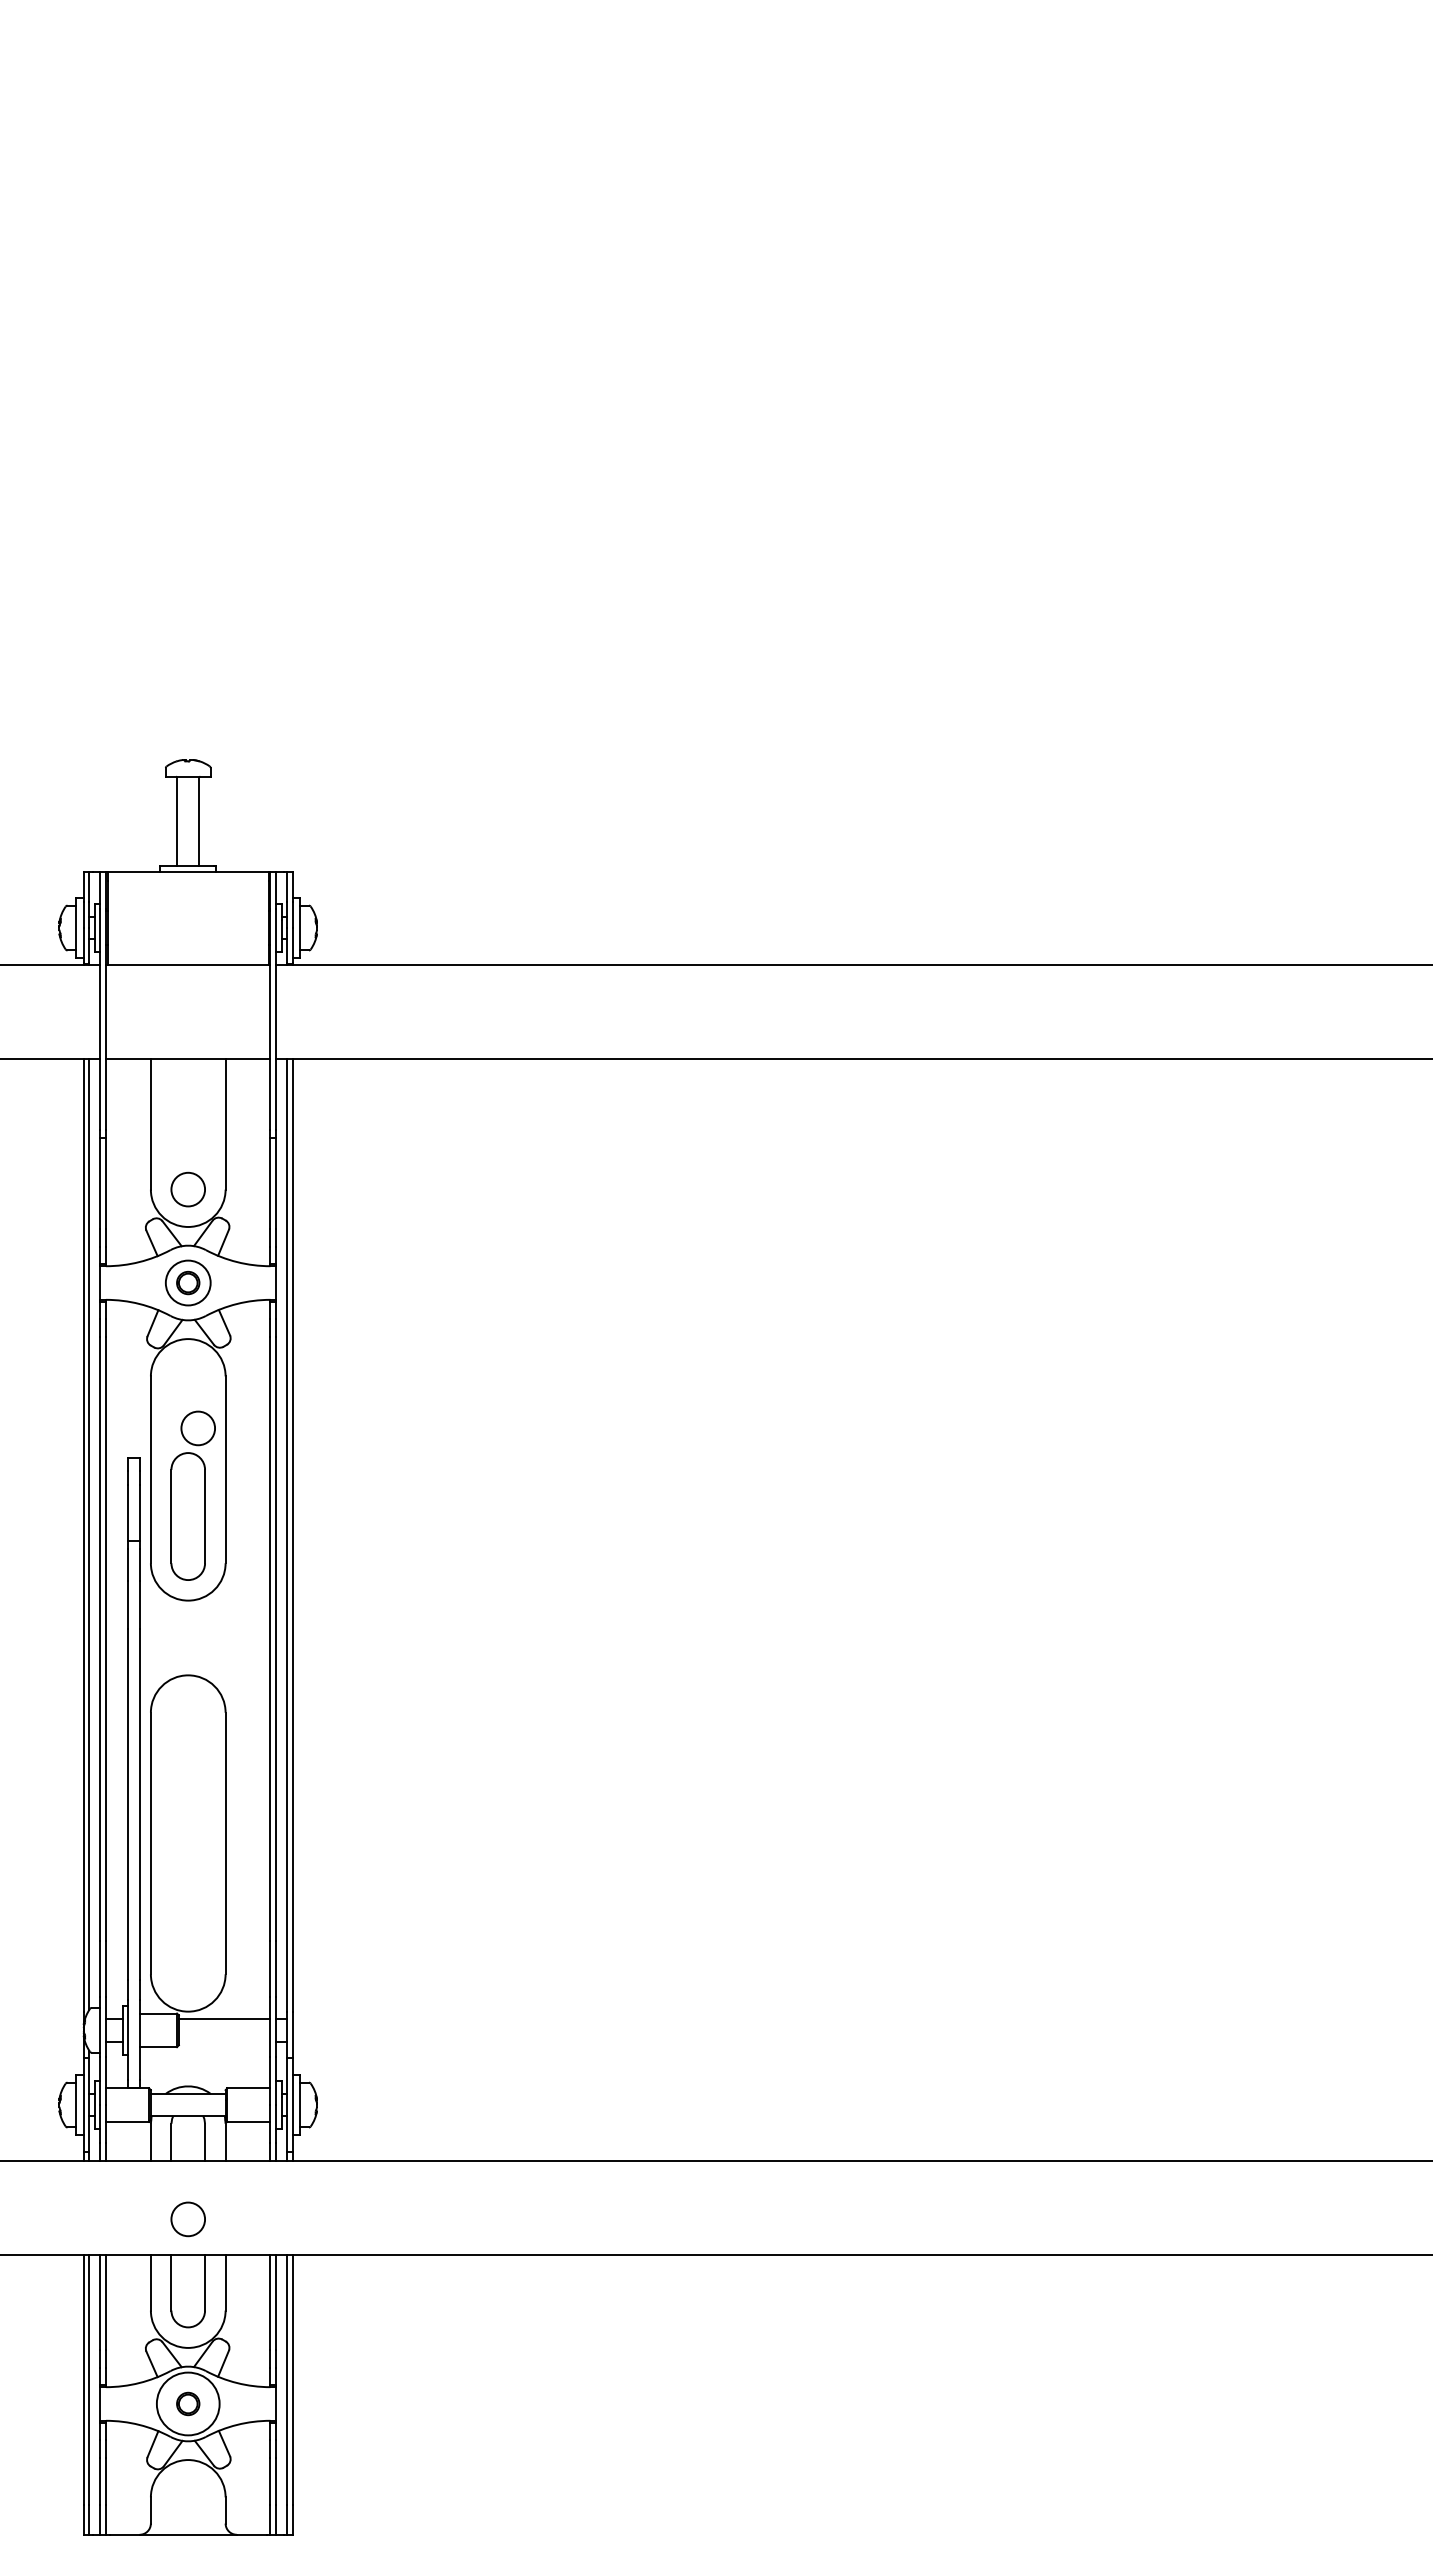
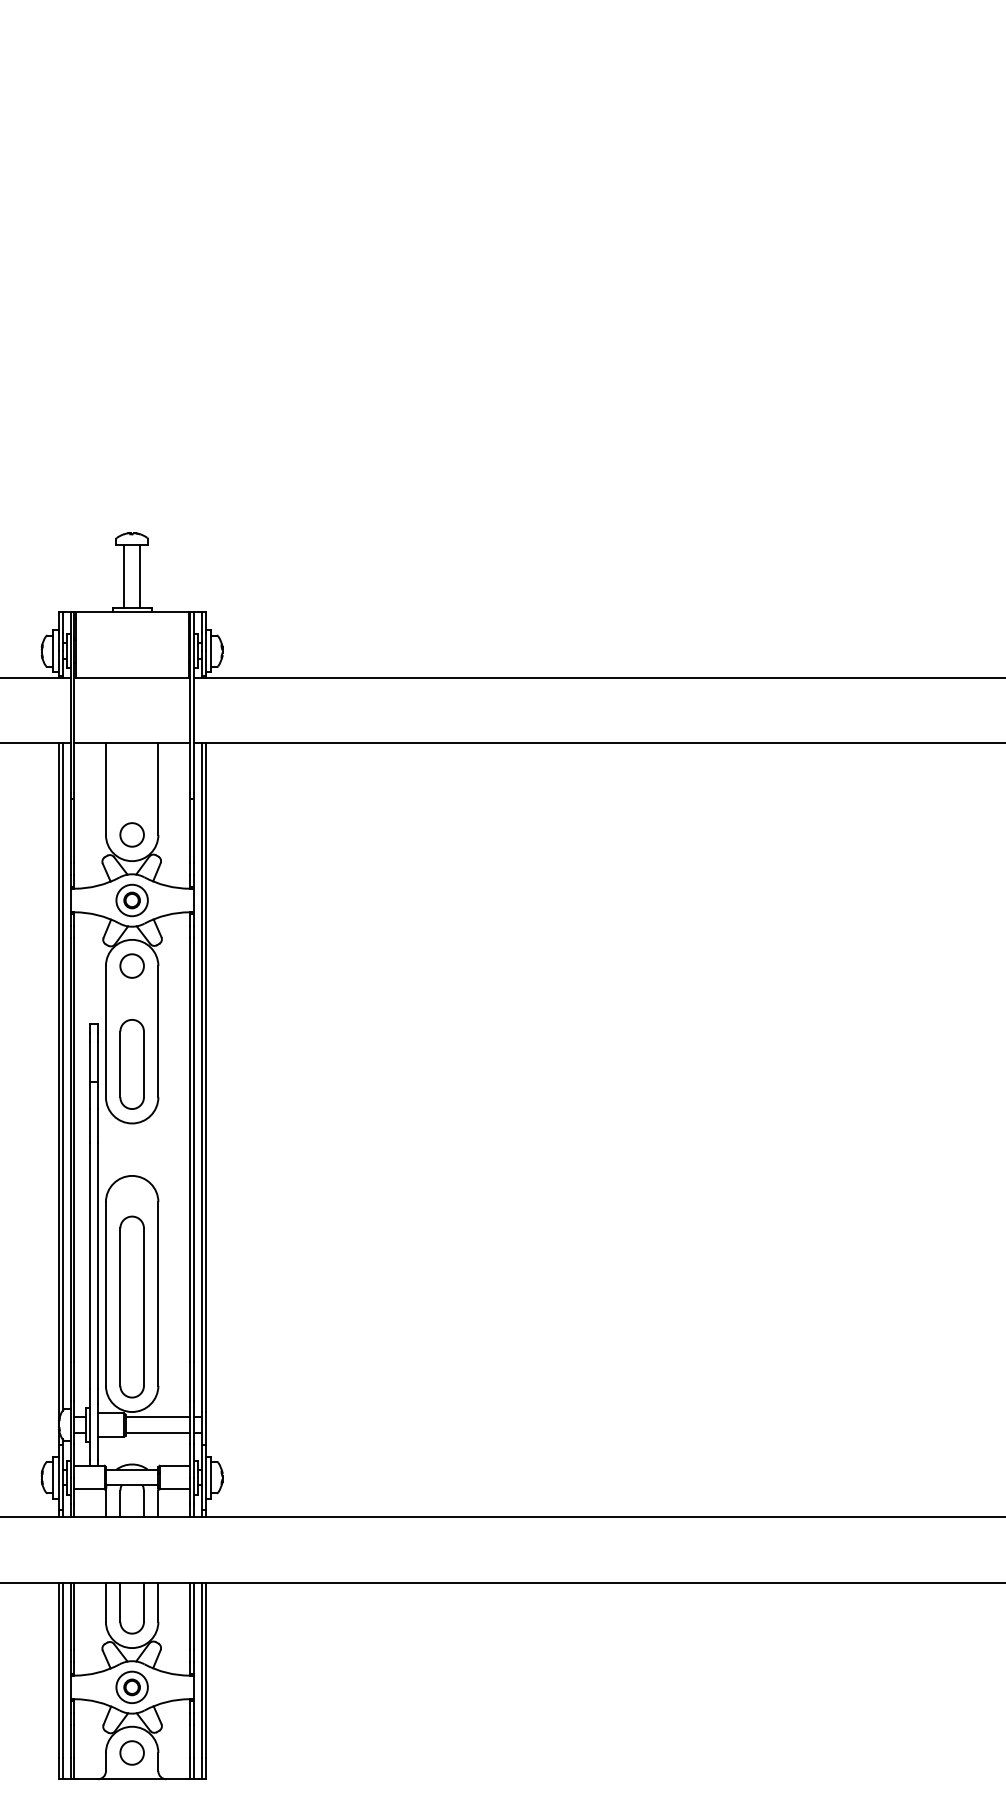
circle: (197, 1428) -> (131, 966), moved
part: (187, 1861) -> (131, 1306), added
line: (224, 2041) -> (157, 1432), added
circle: (187, 2219) -> (131, 1753), moved
circle: (187, 2403) -> (131, 1687), size x0.71

